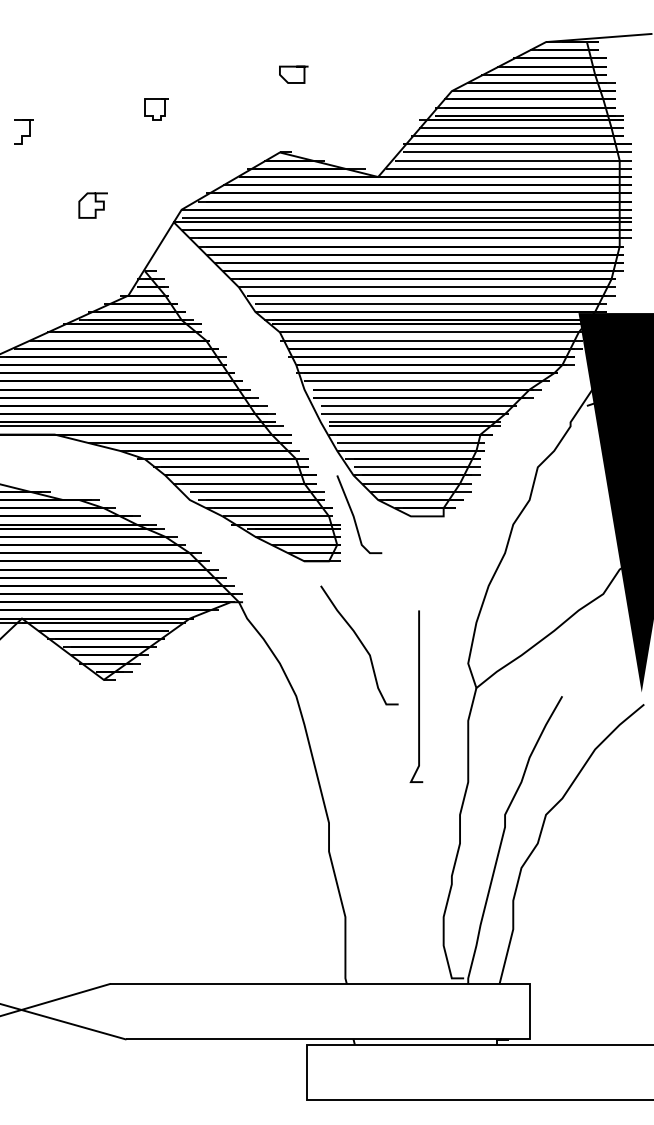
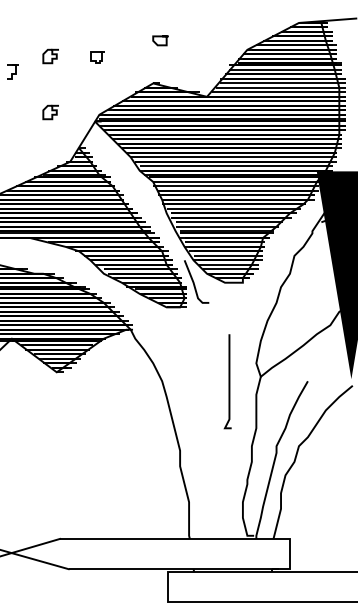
curve: (94, 101) -> (51, 55), added
curve: (154, 114) -> (96, 60), moved
curve: (360, 645) -> (197, 353), removed

